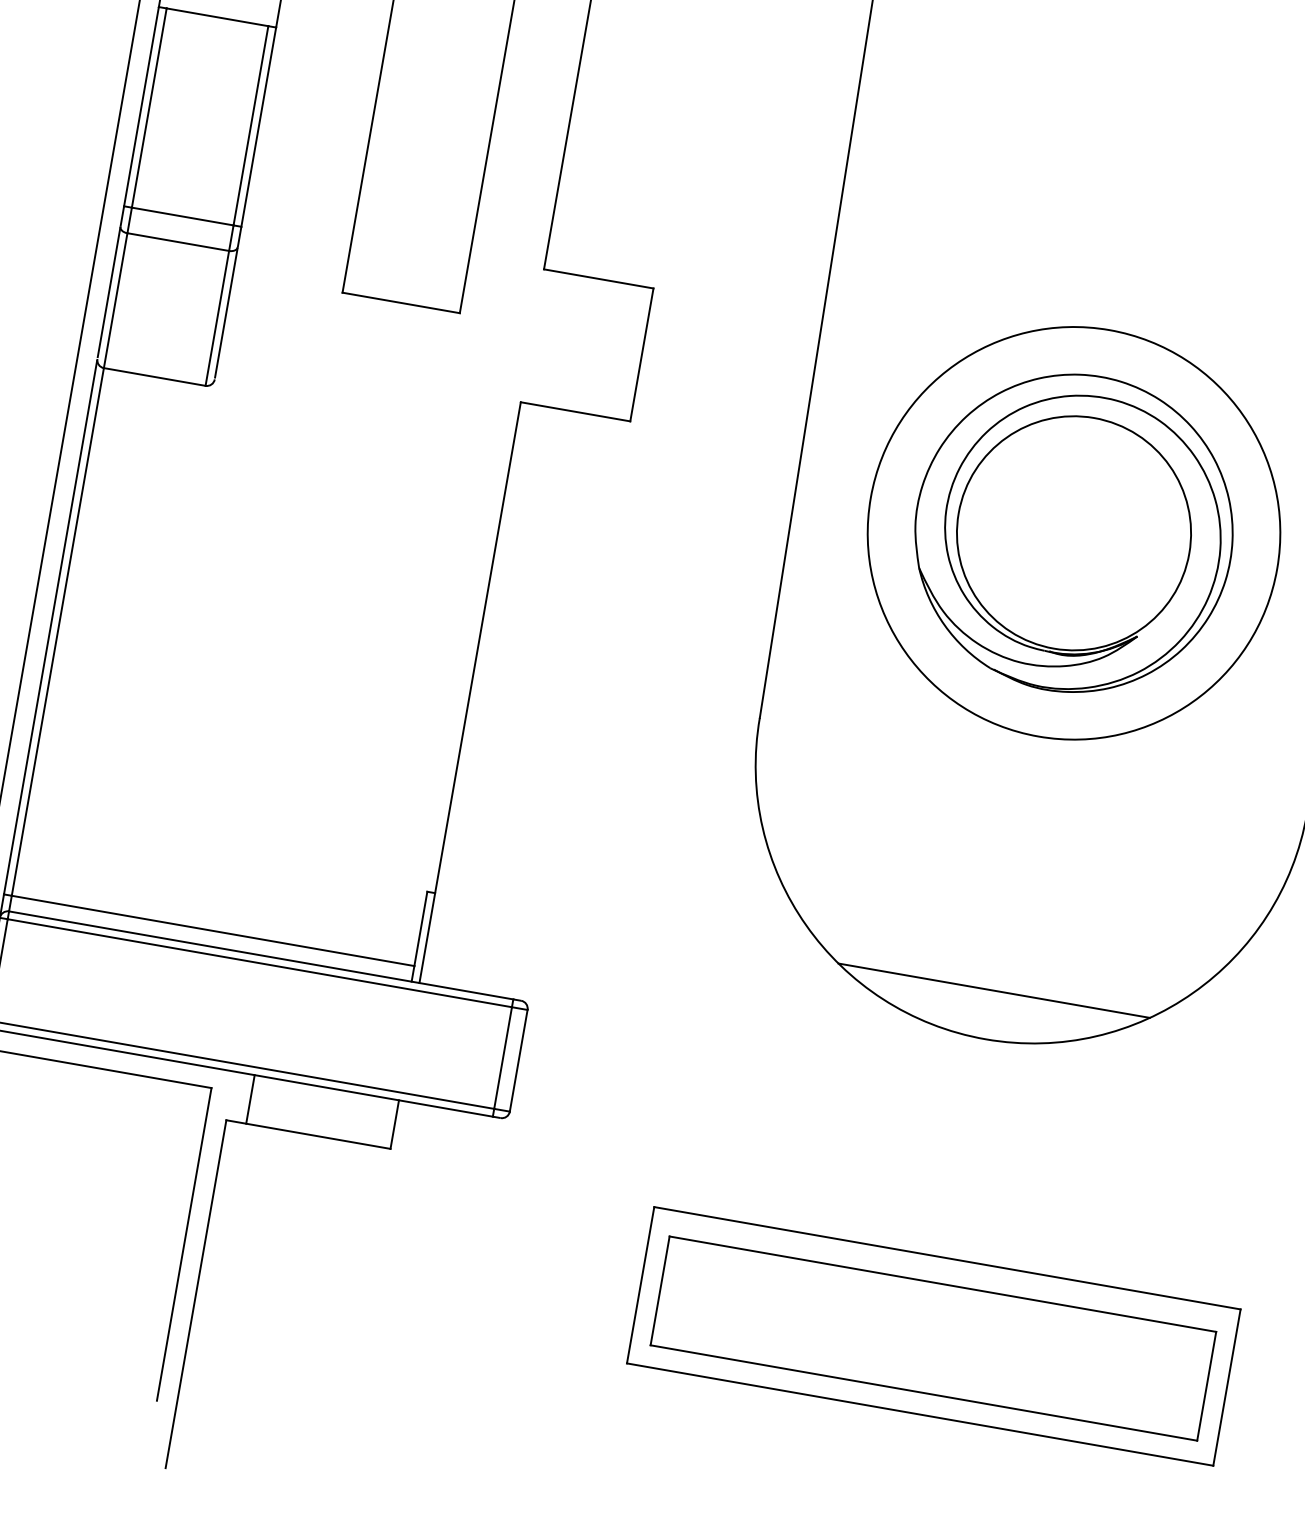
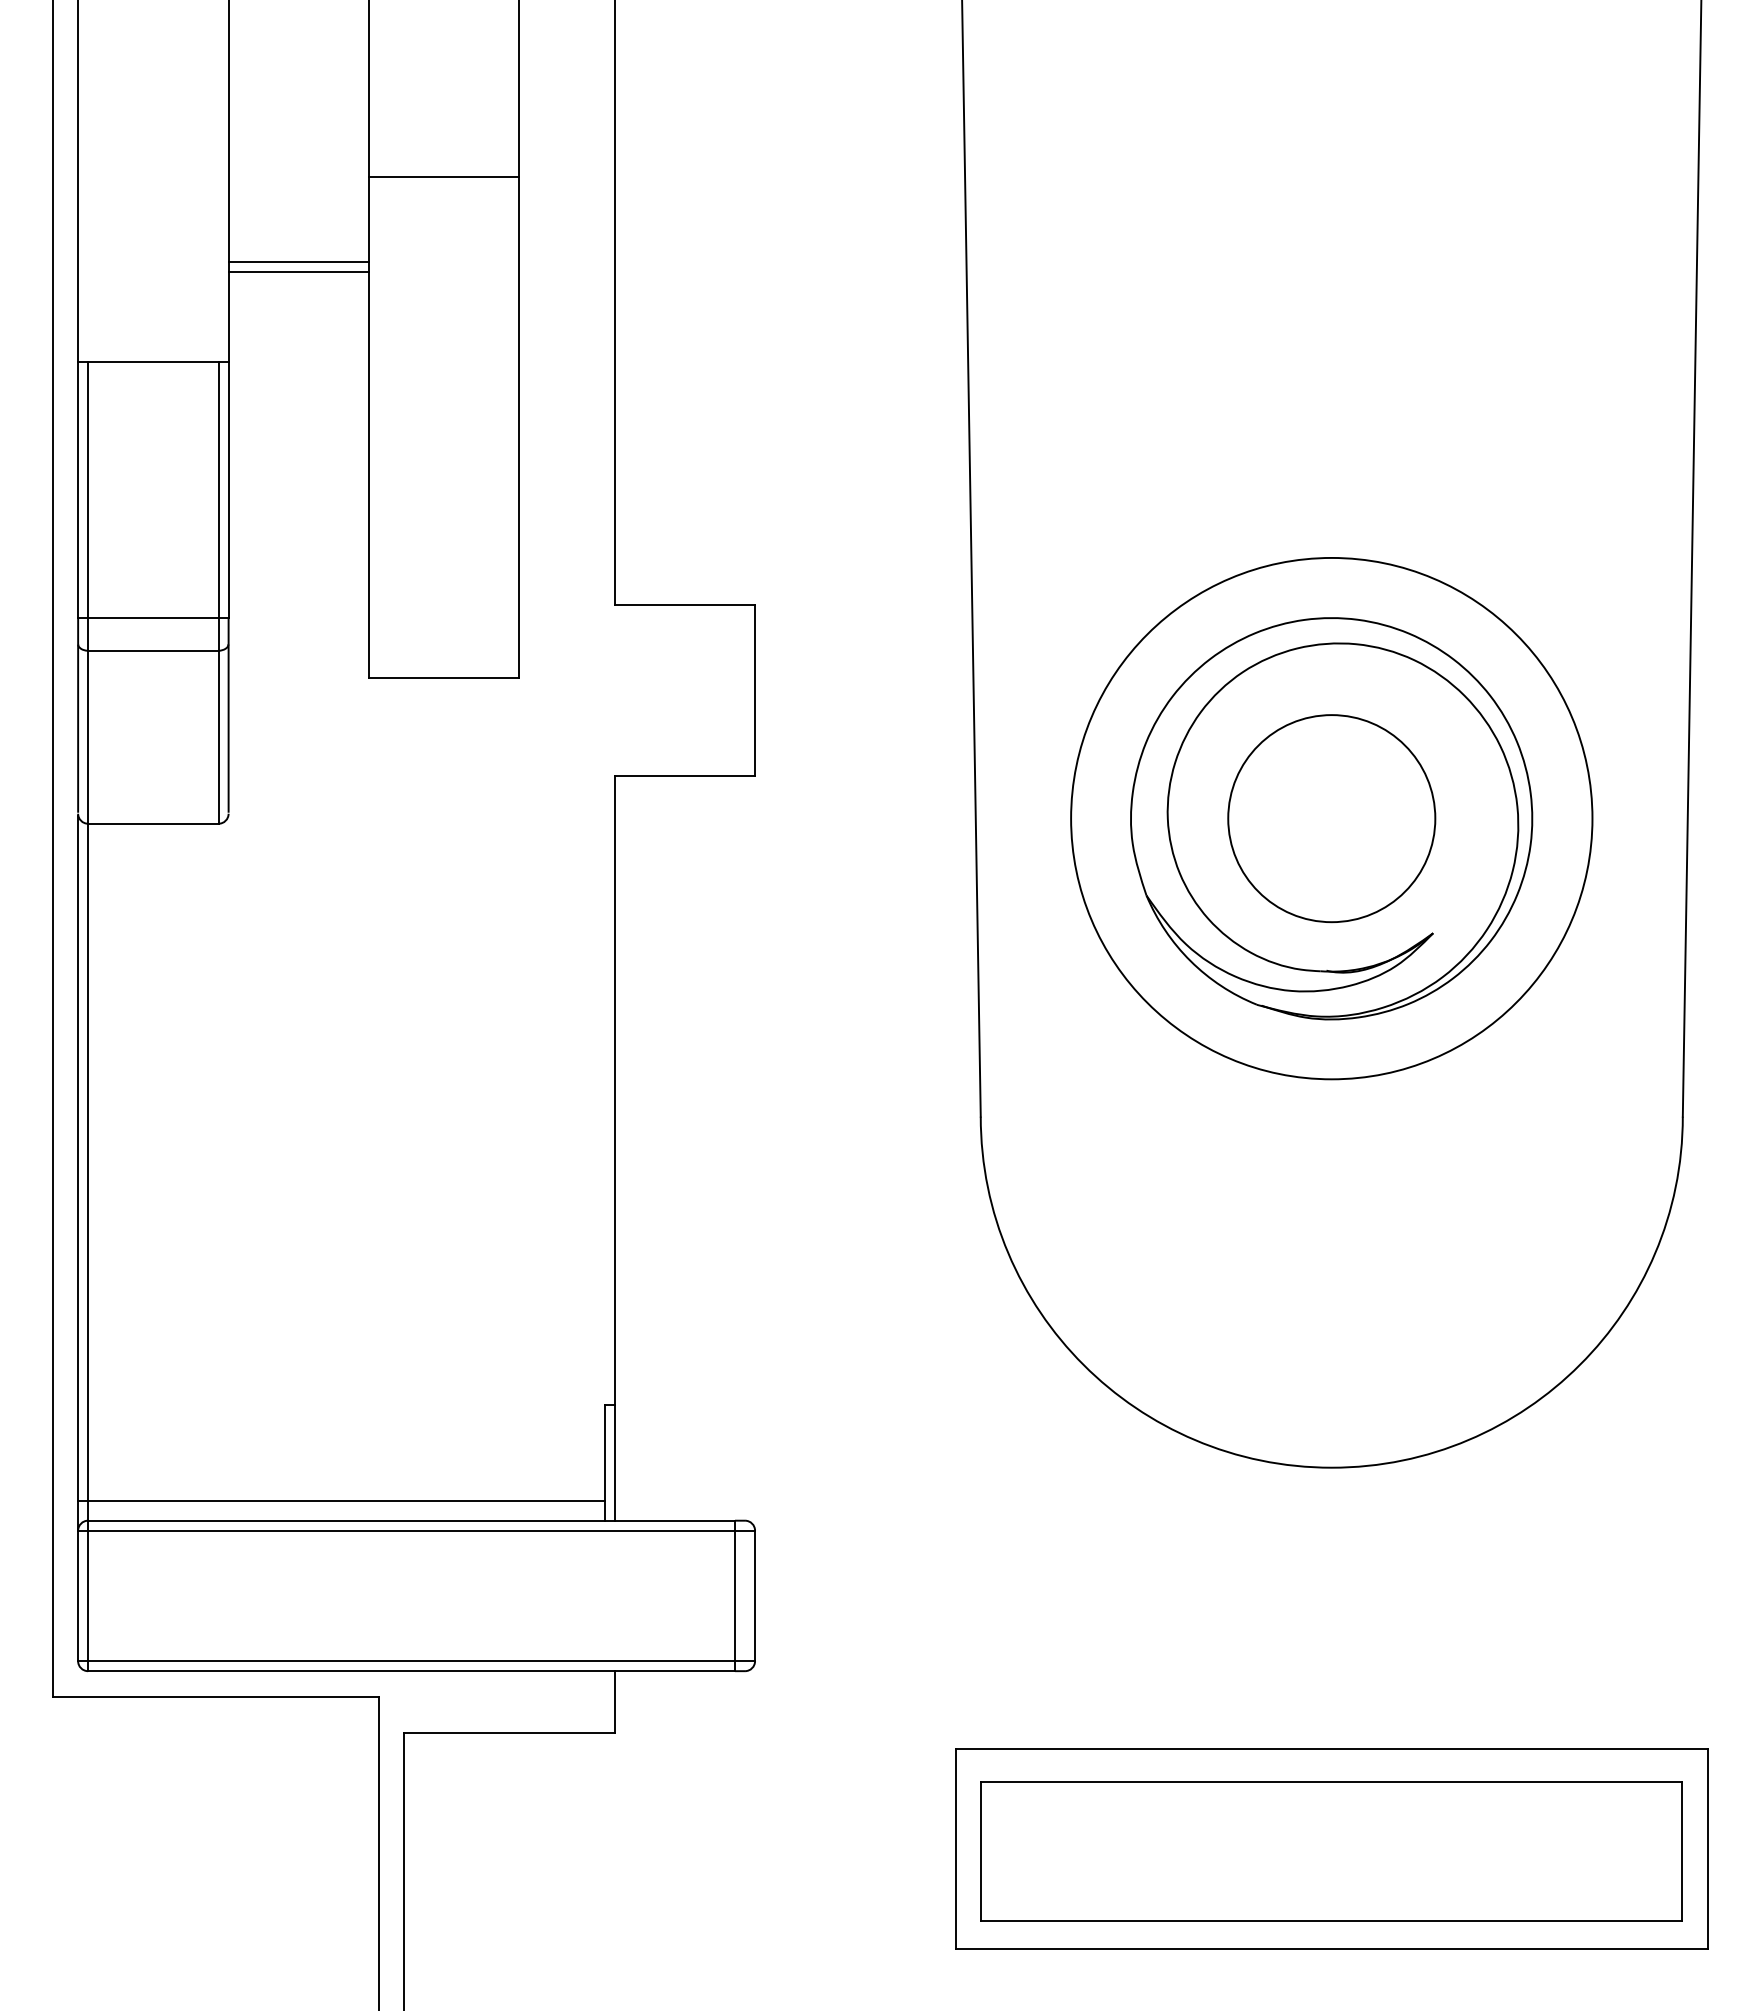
circle: (1073, 533) -> (1331, 818), size x0.7
line: (993, 990) -> (1331, 1405), removed
line: (250, 1099) -> (429, 1702), removed

